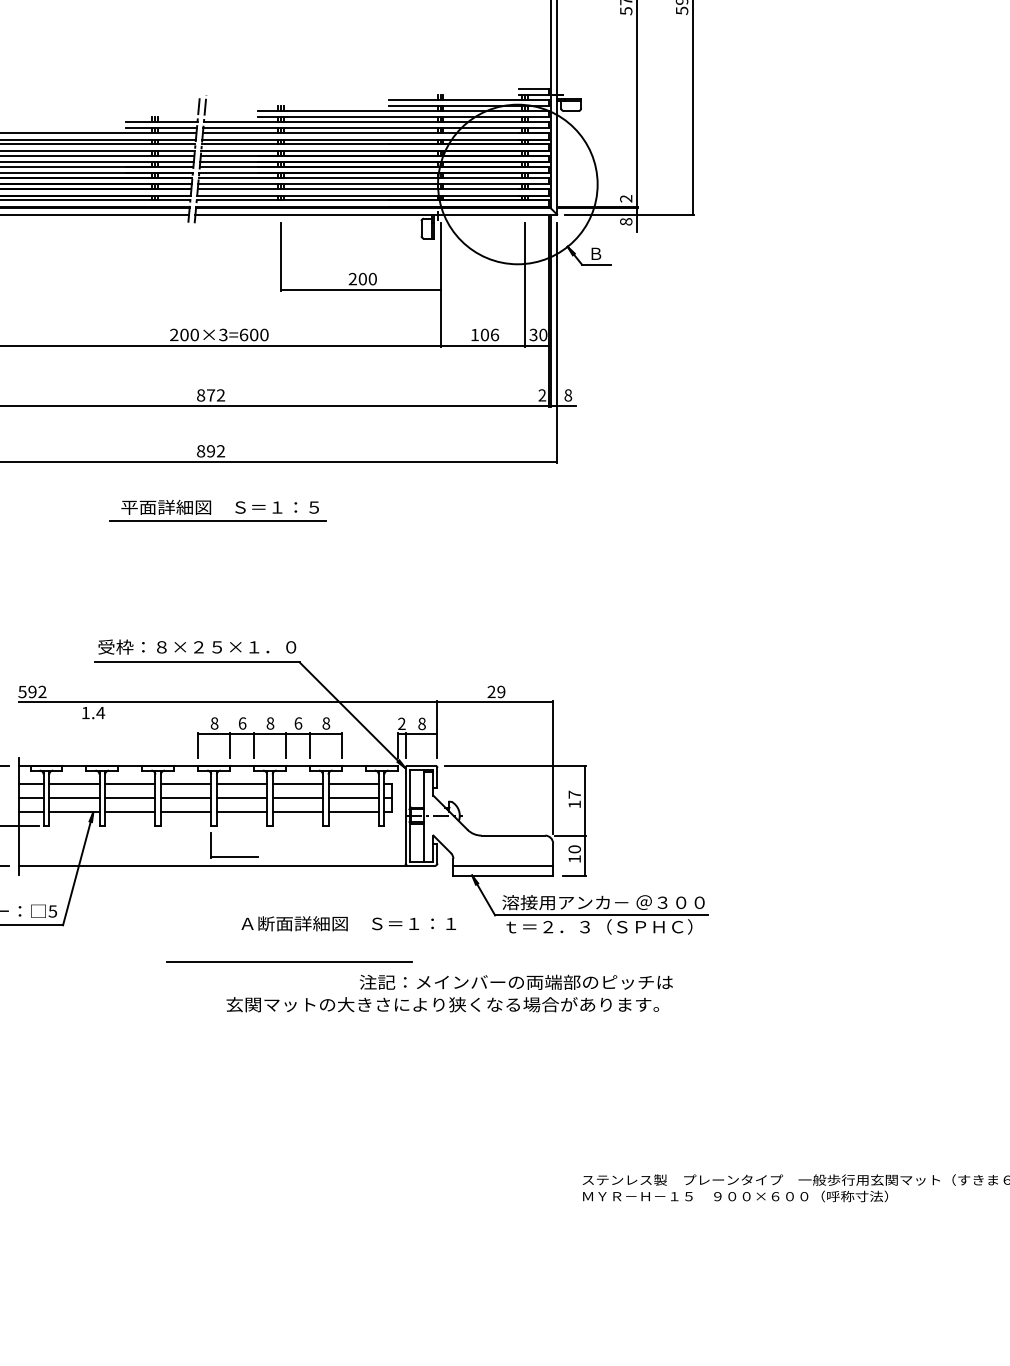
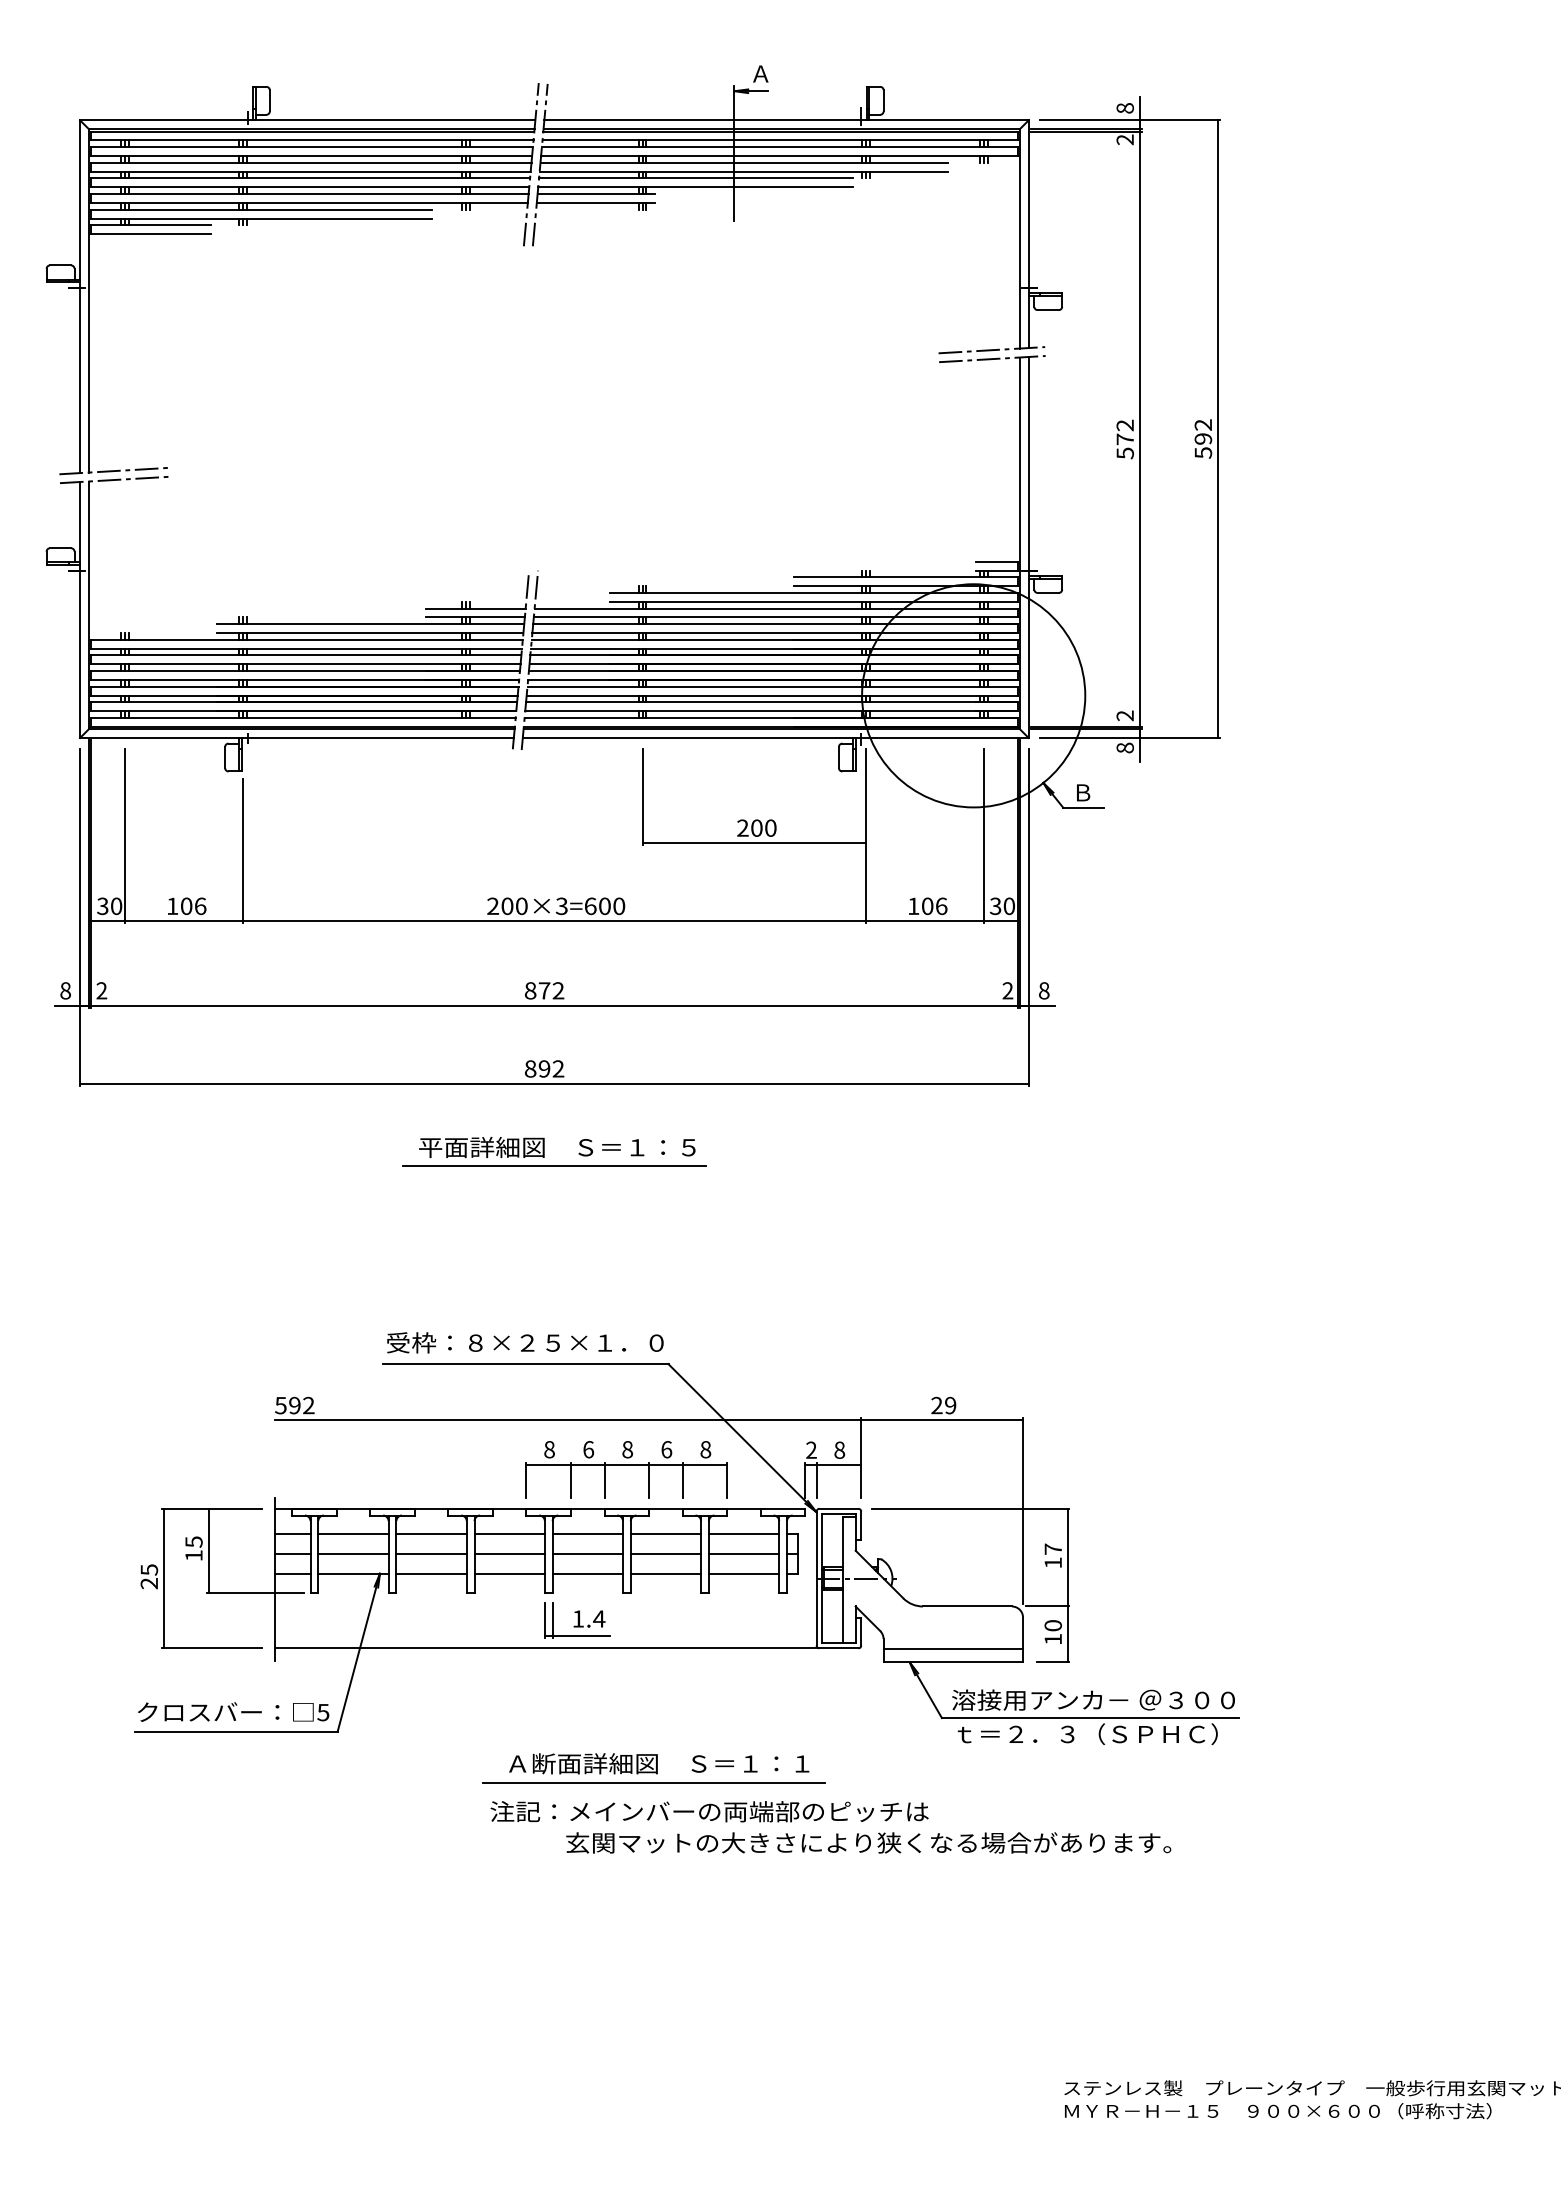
text: (93, 712) -> (589, 1618), moved
line: (216, 844) -> (552, 1619), added
text: (348, 923) -> (659, 1763), moved
text: (516, 982) -> (709, 1811), moved

